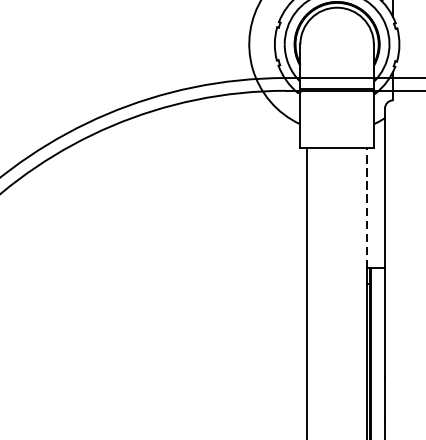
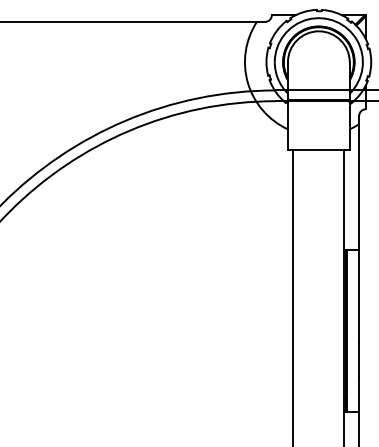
line: (367, 207) -> (344, 199), dashed -> solid

